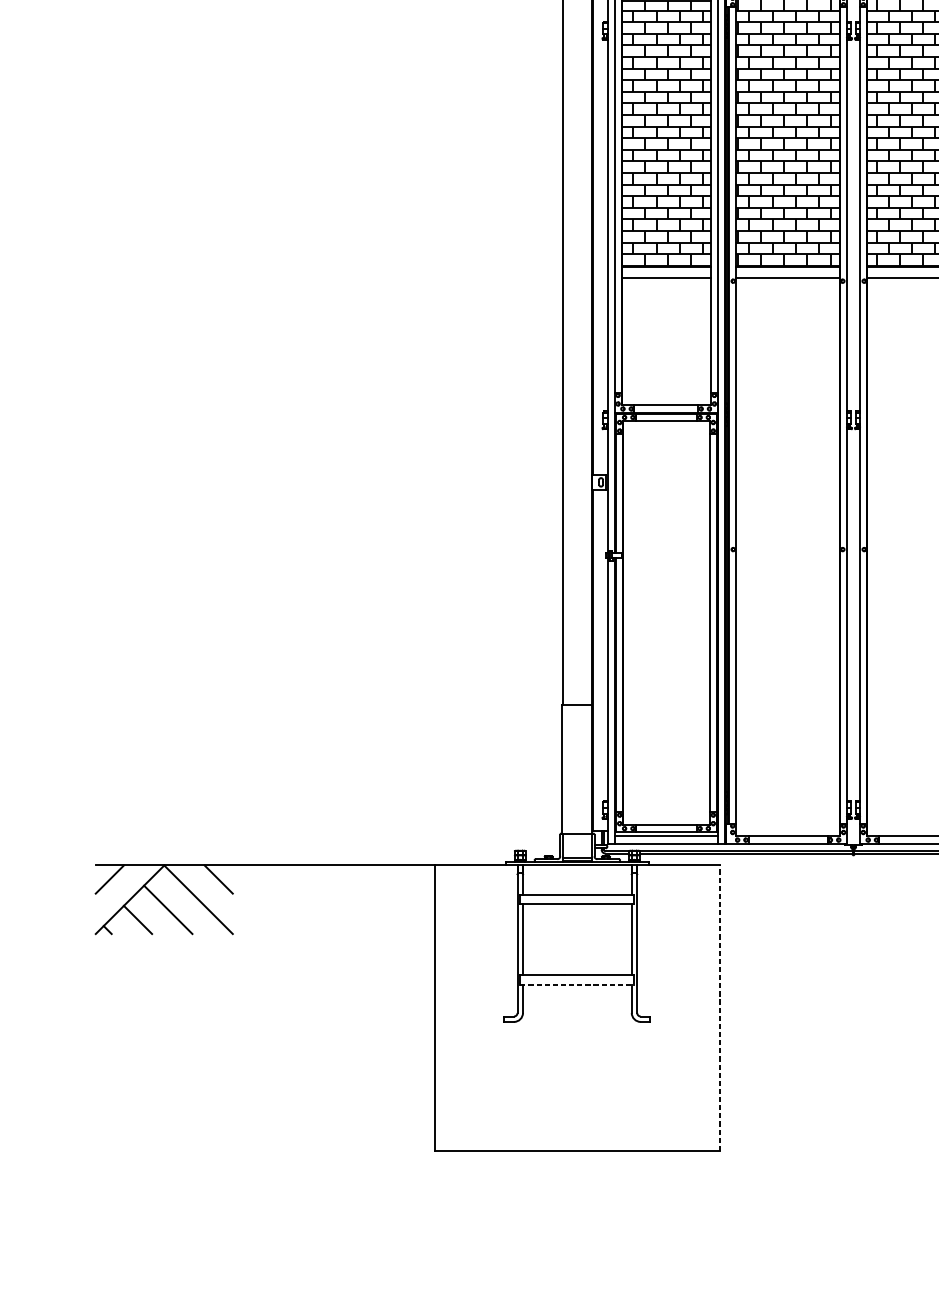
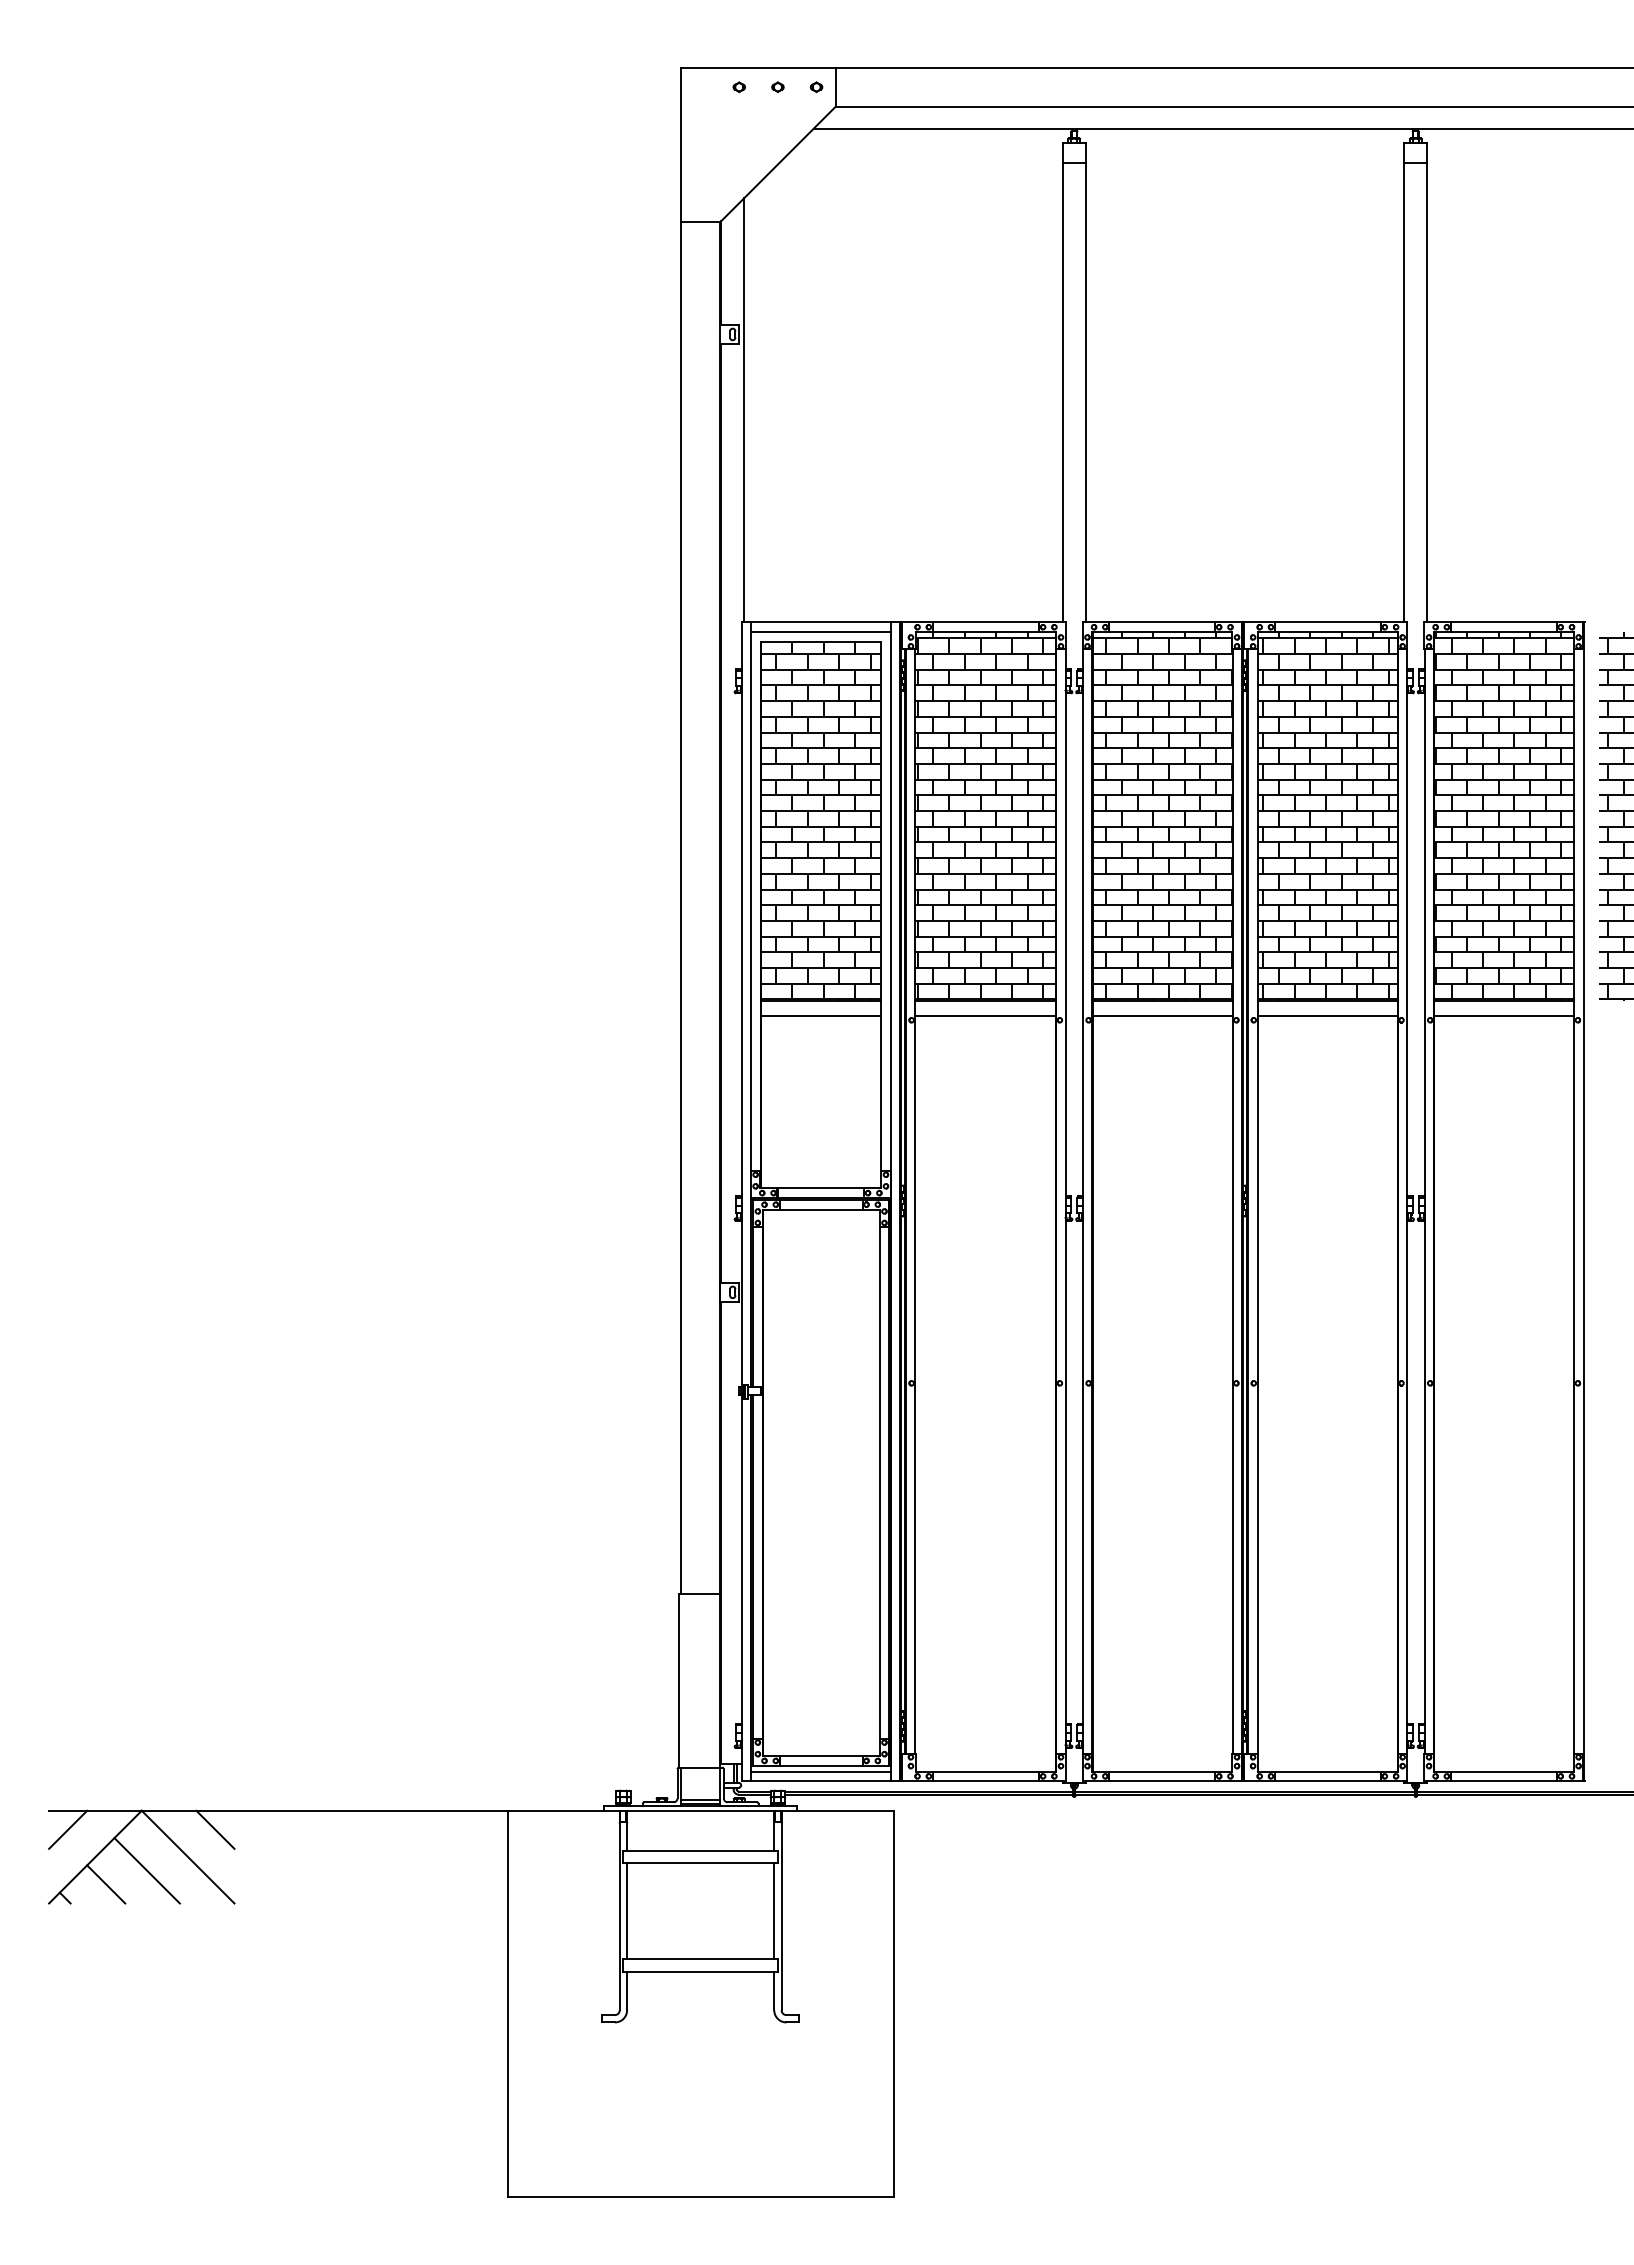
line: (577, 984) -> (701, 1971), dashed -> solid
line: (719, 1007) -> (893, 2003), dashed -> solid

